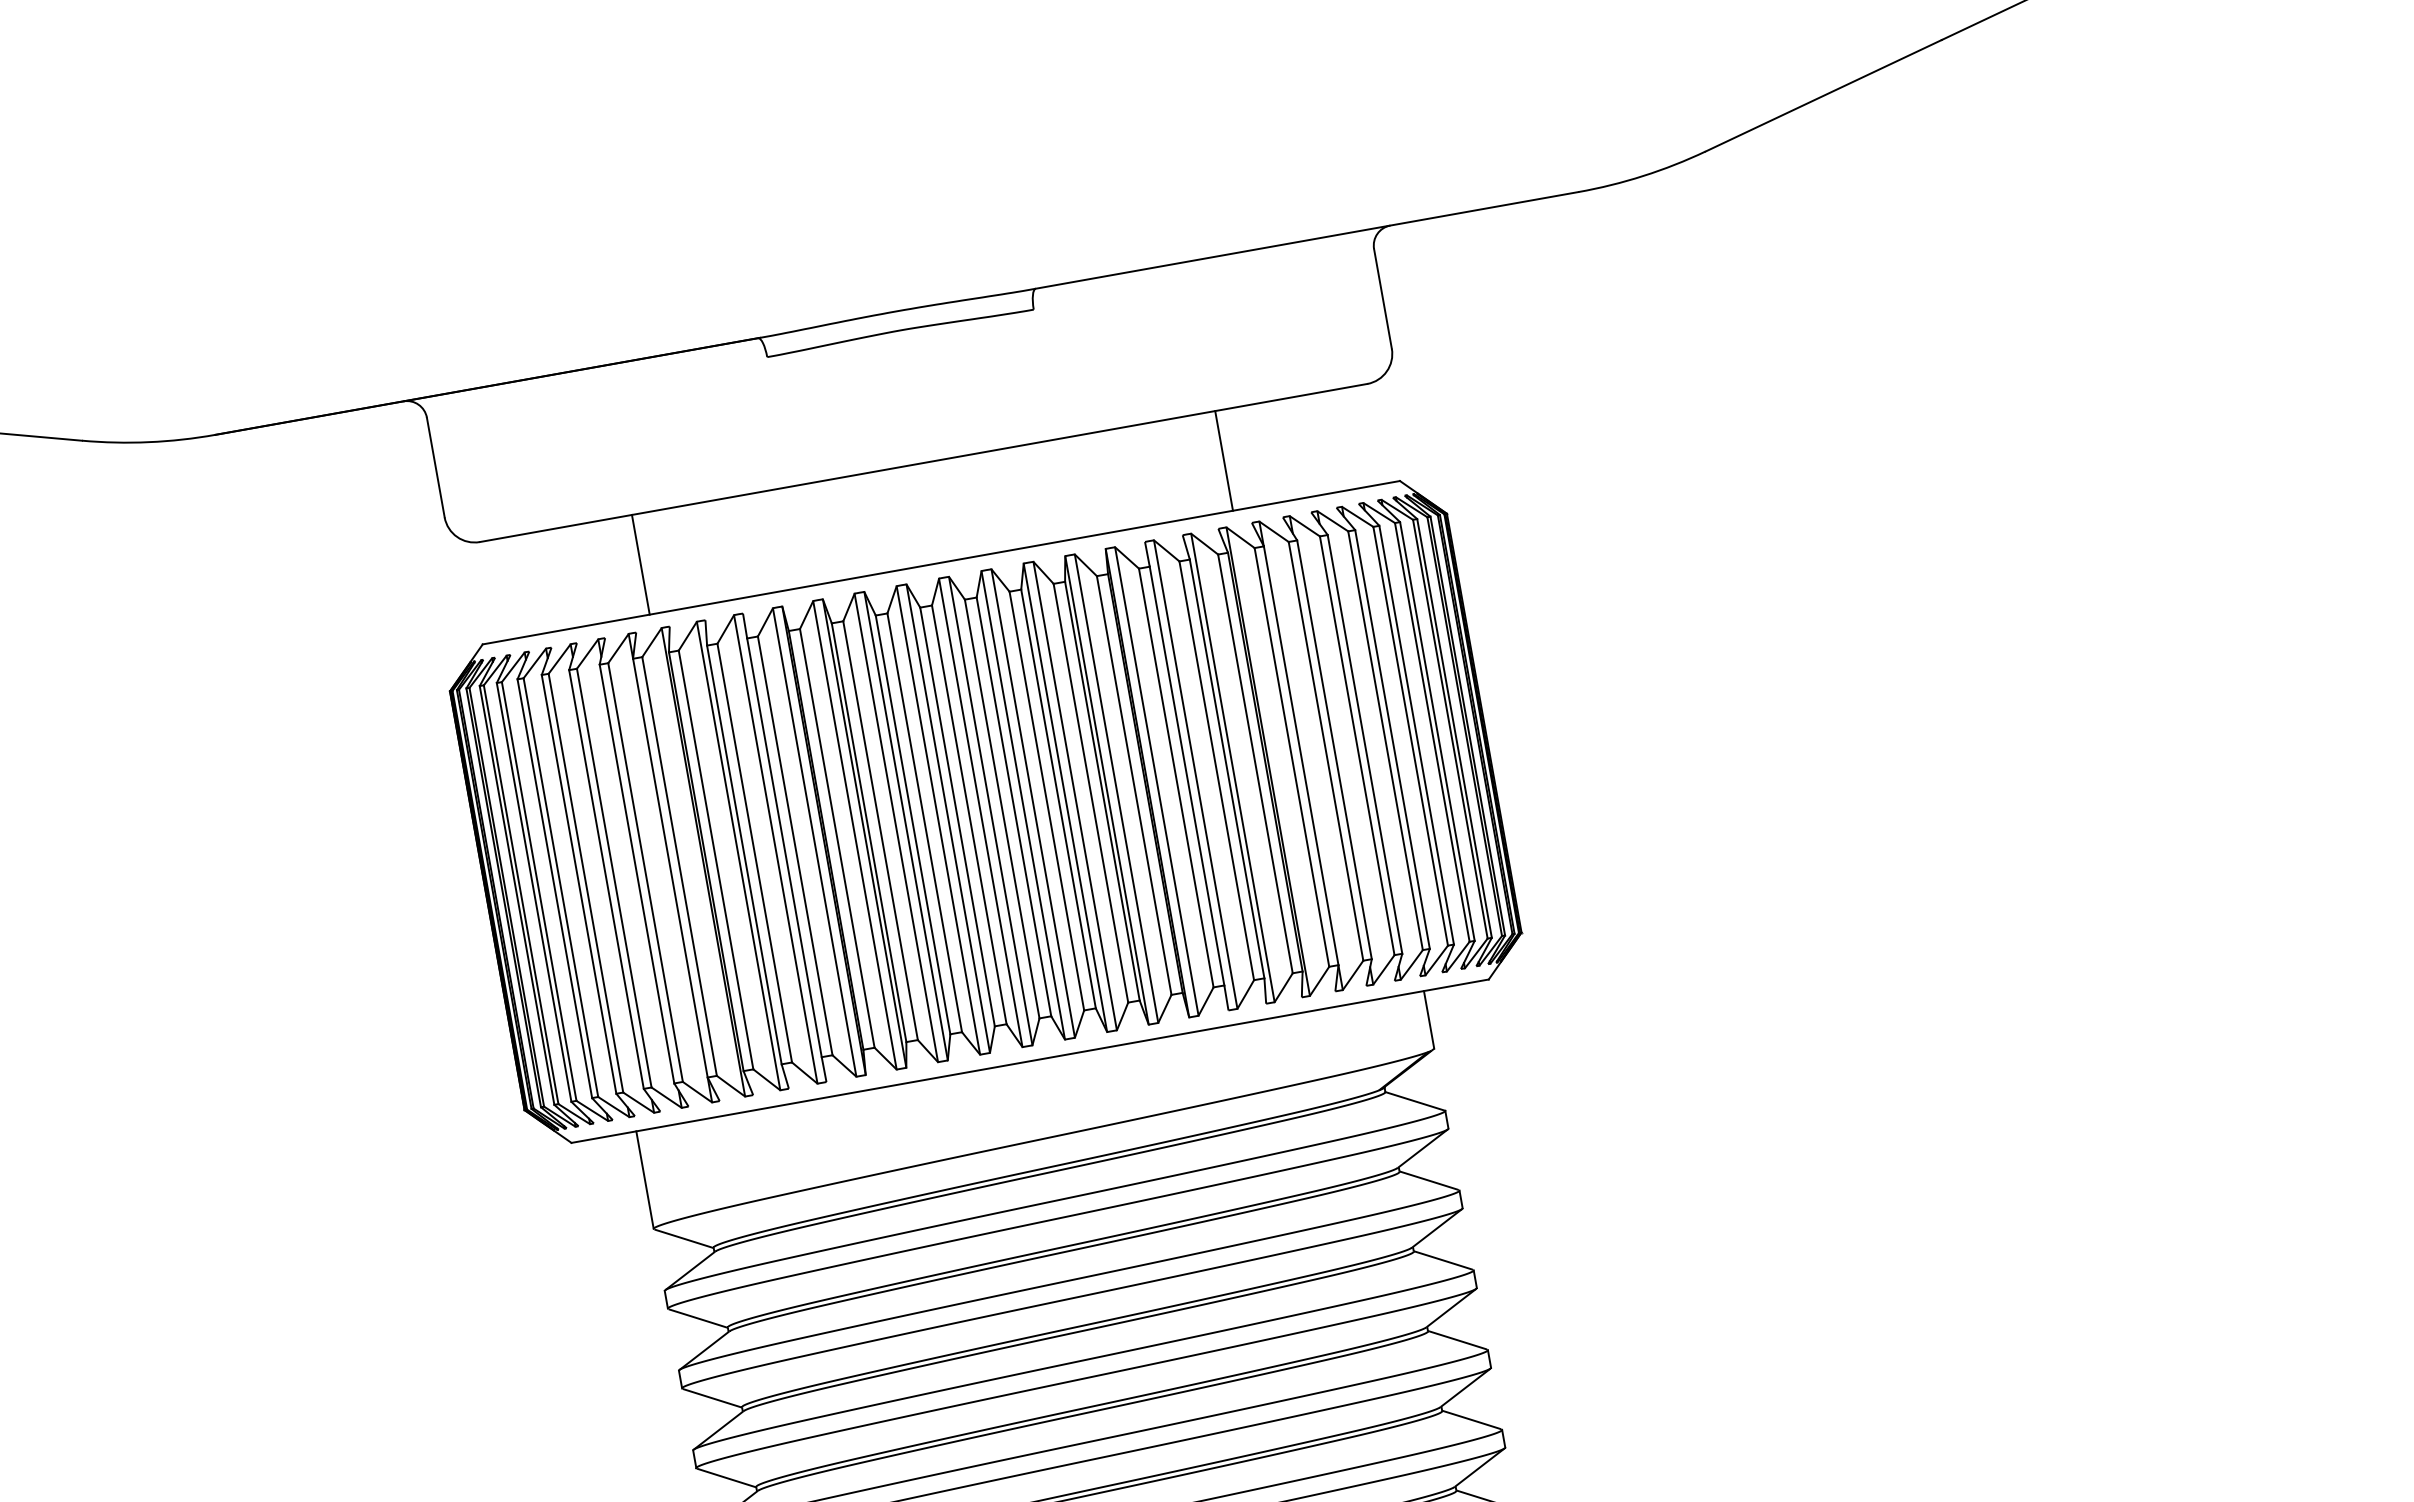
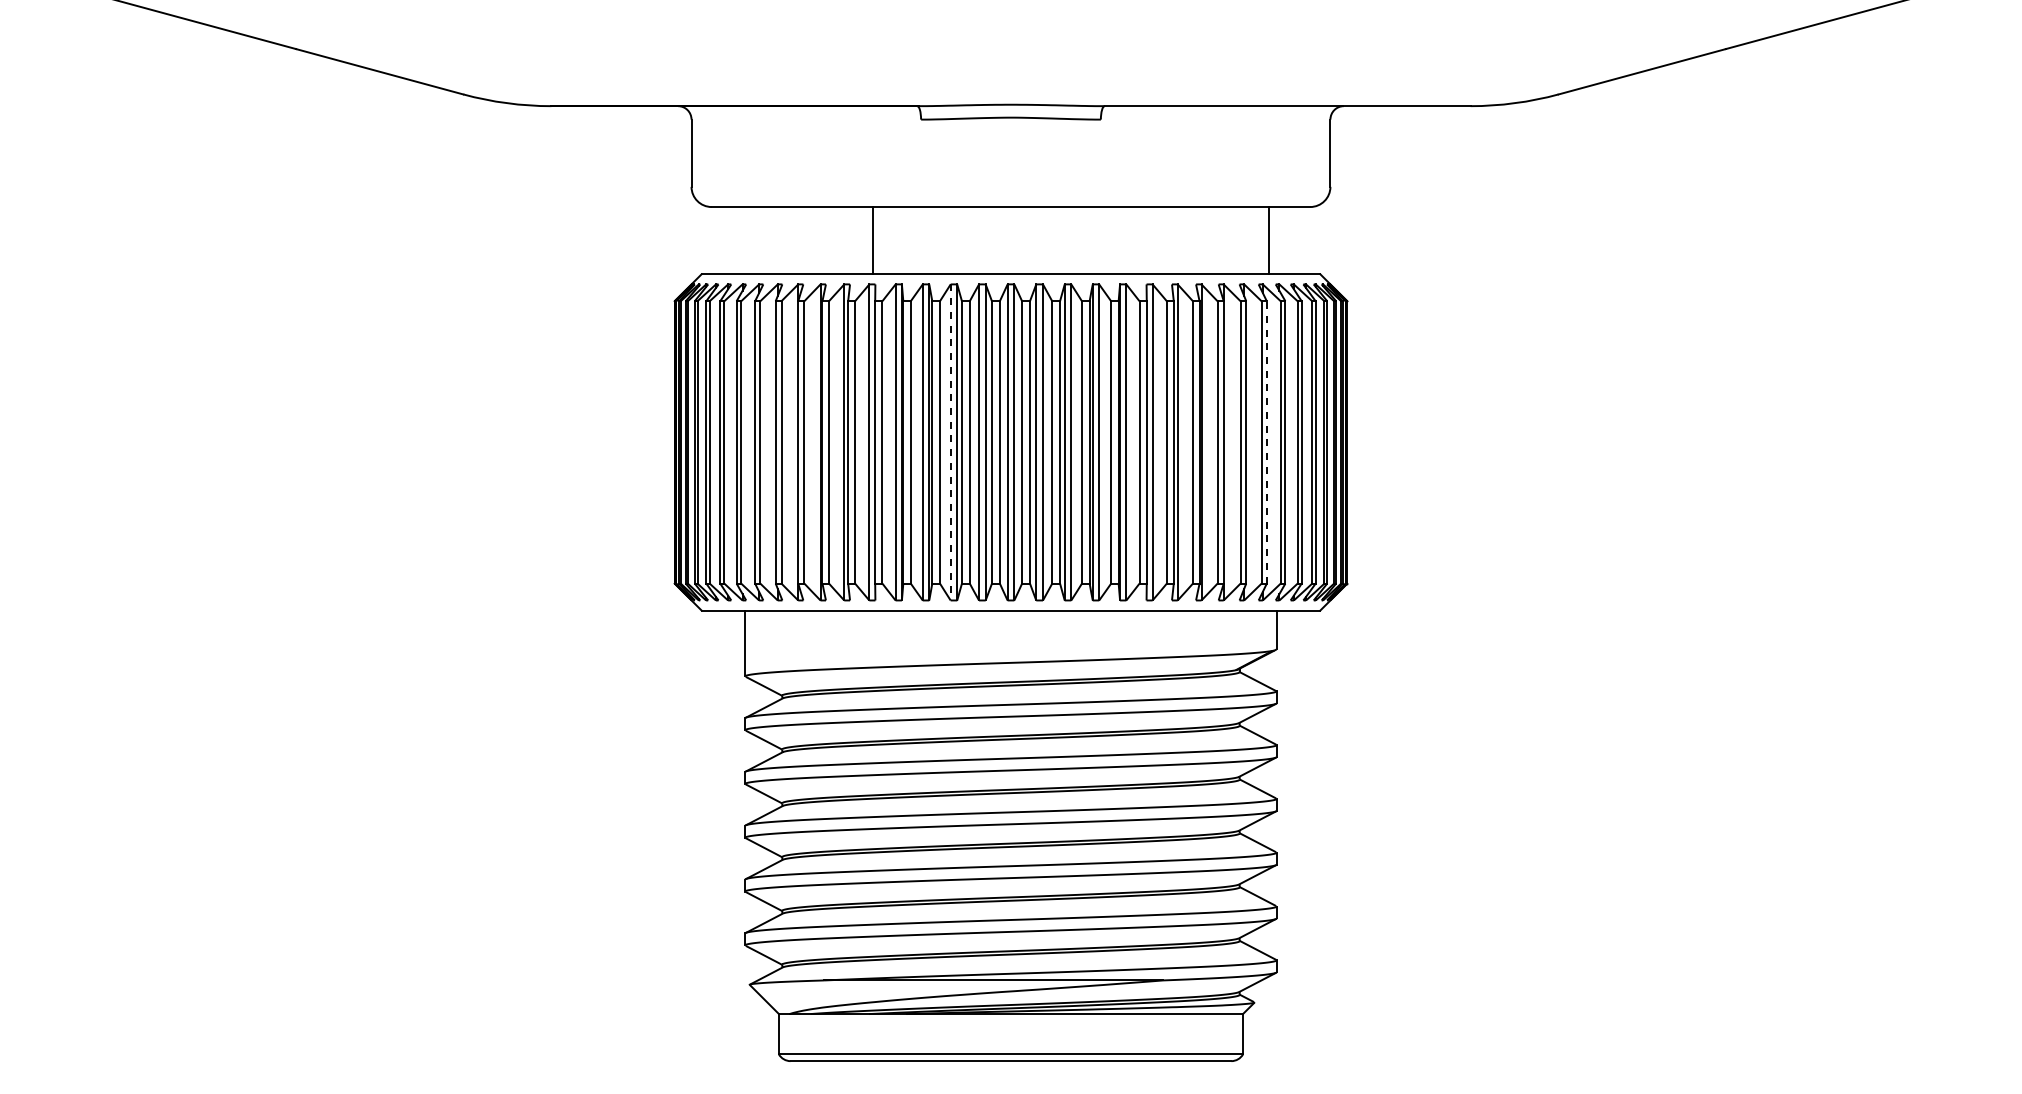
line: (1223, 460) -> (1268, 240), moved
line: (641, 564) -> (873, 240), moved
line: (1364, 743) -> (1266, 441), solid -> dashed
line: (896, 828) -> (950, 442), solid -> dashed

